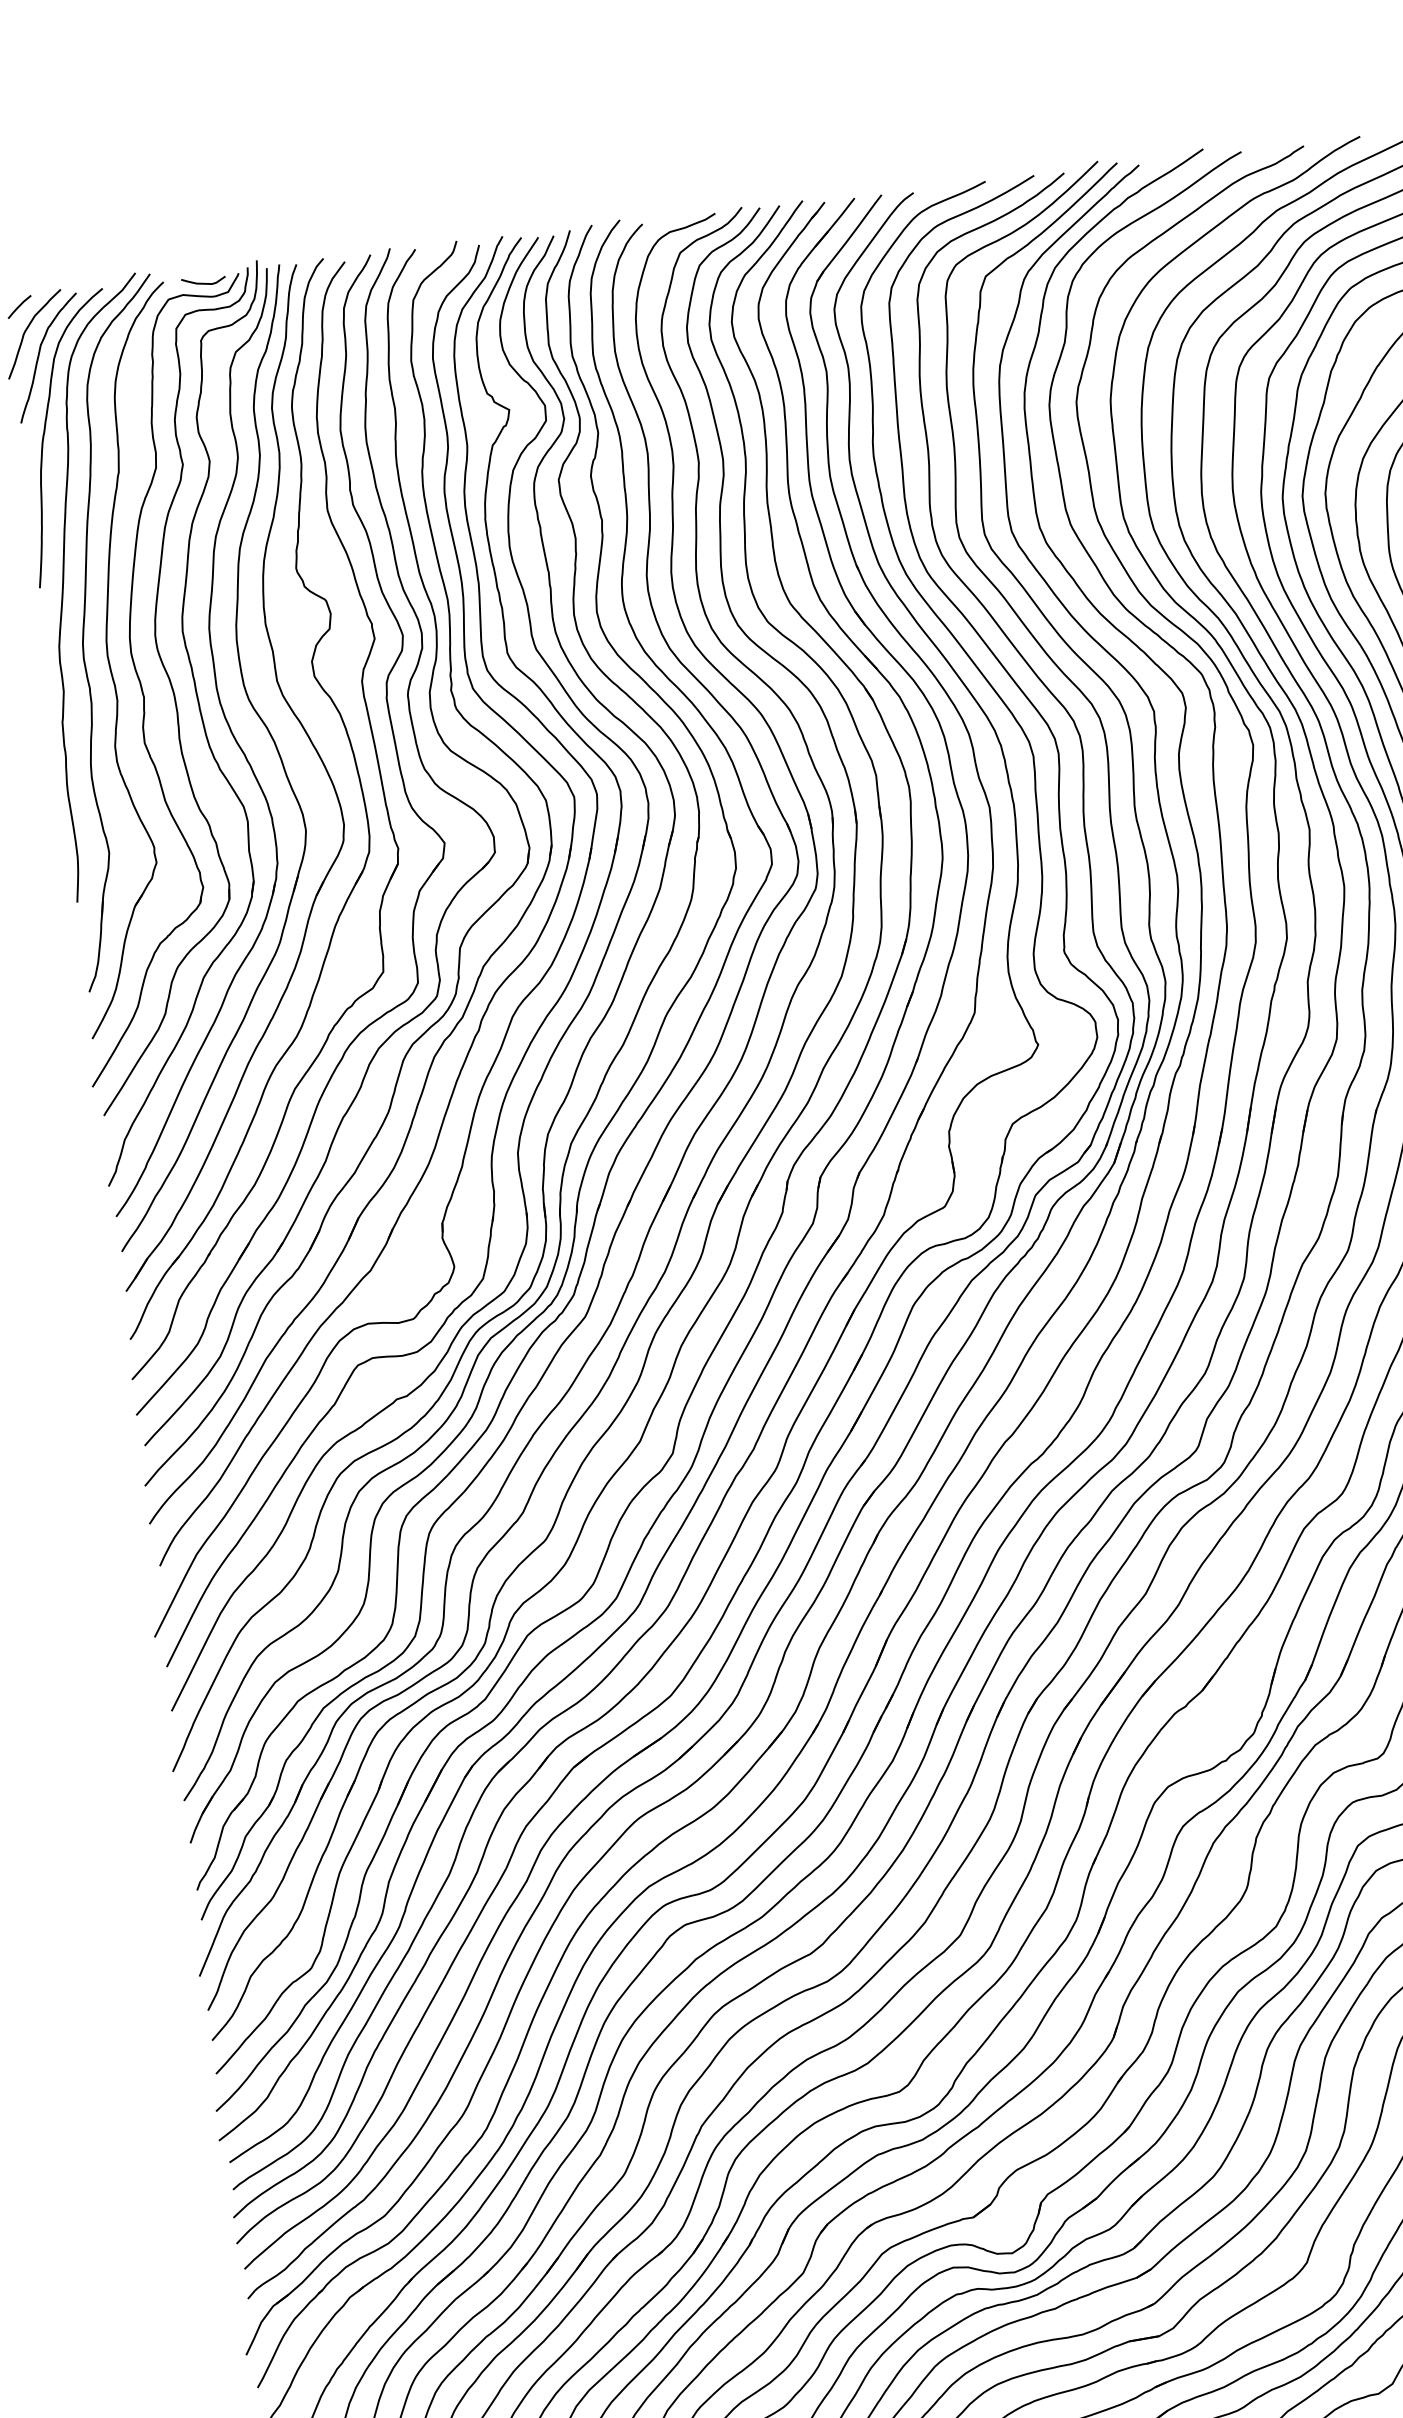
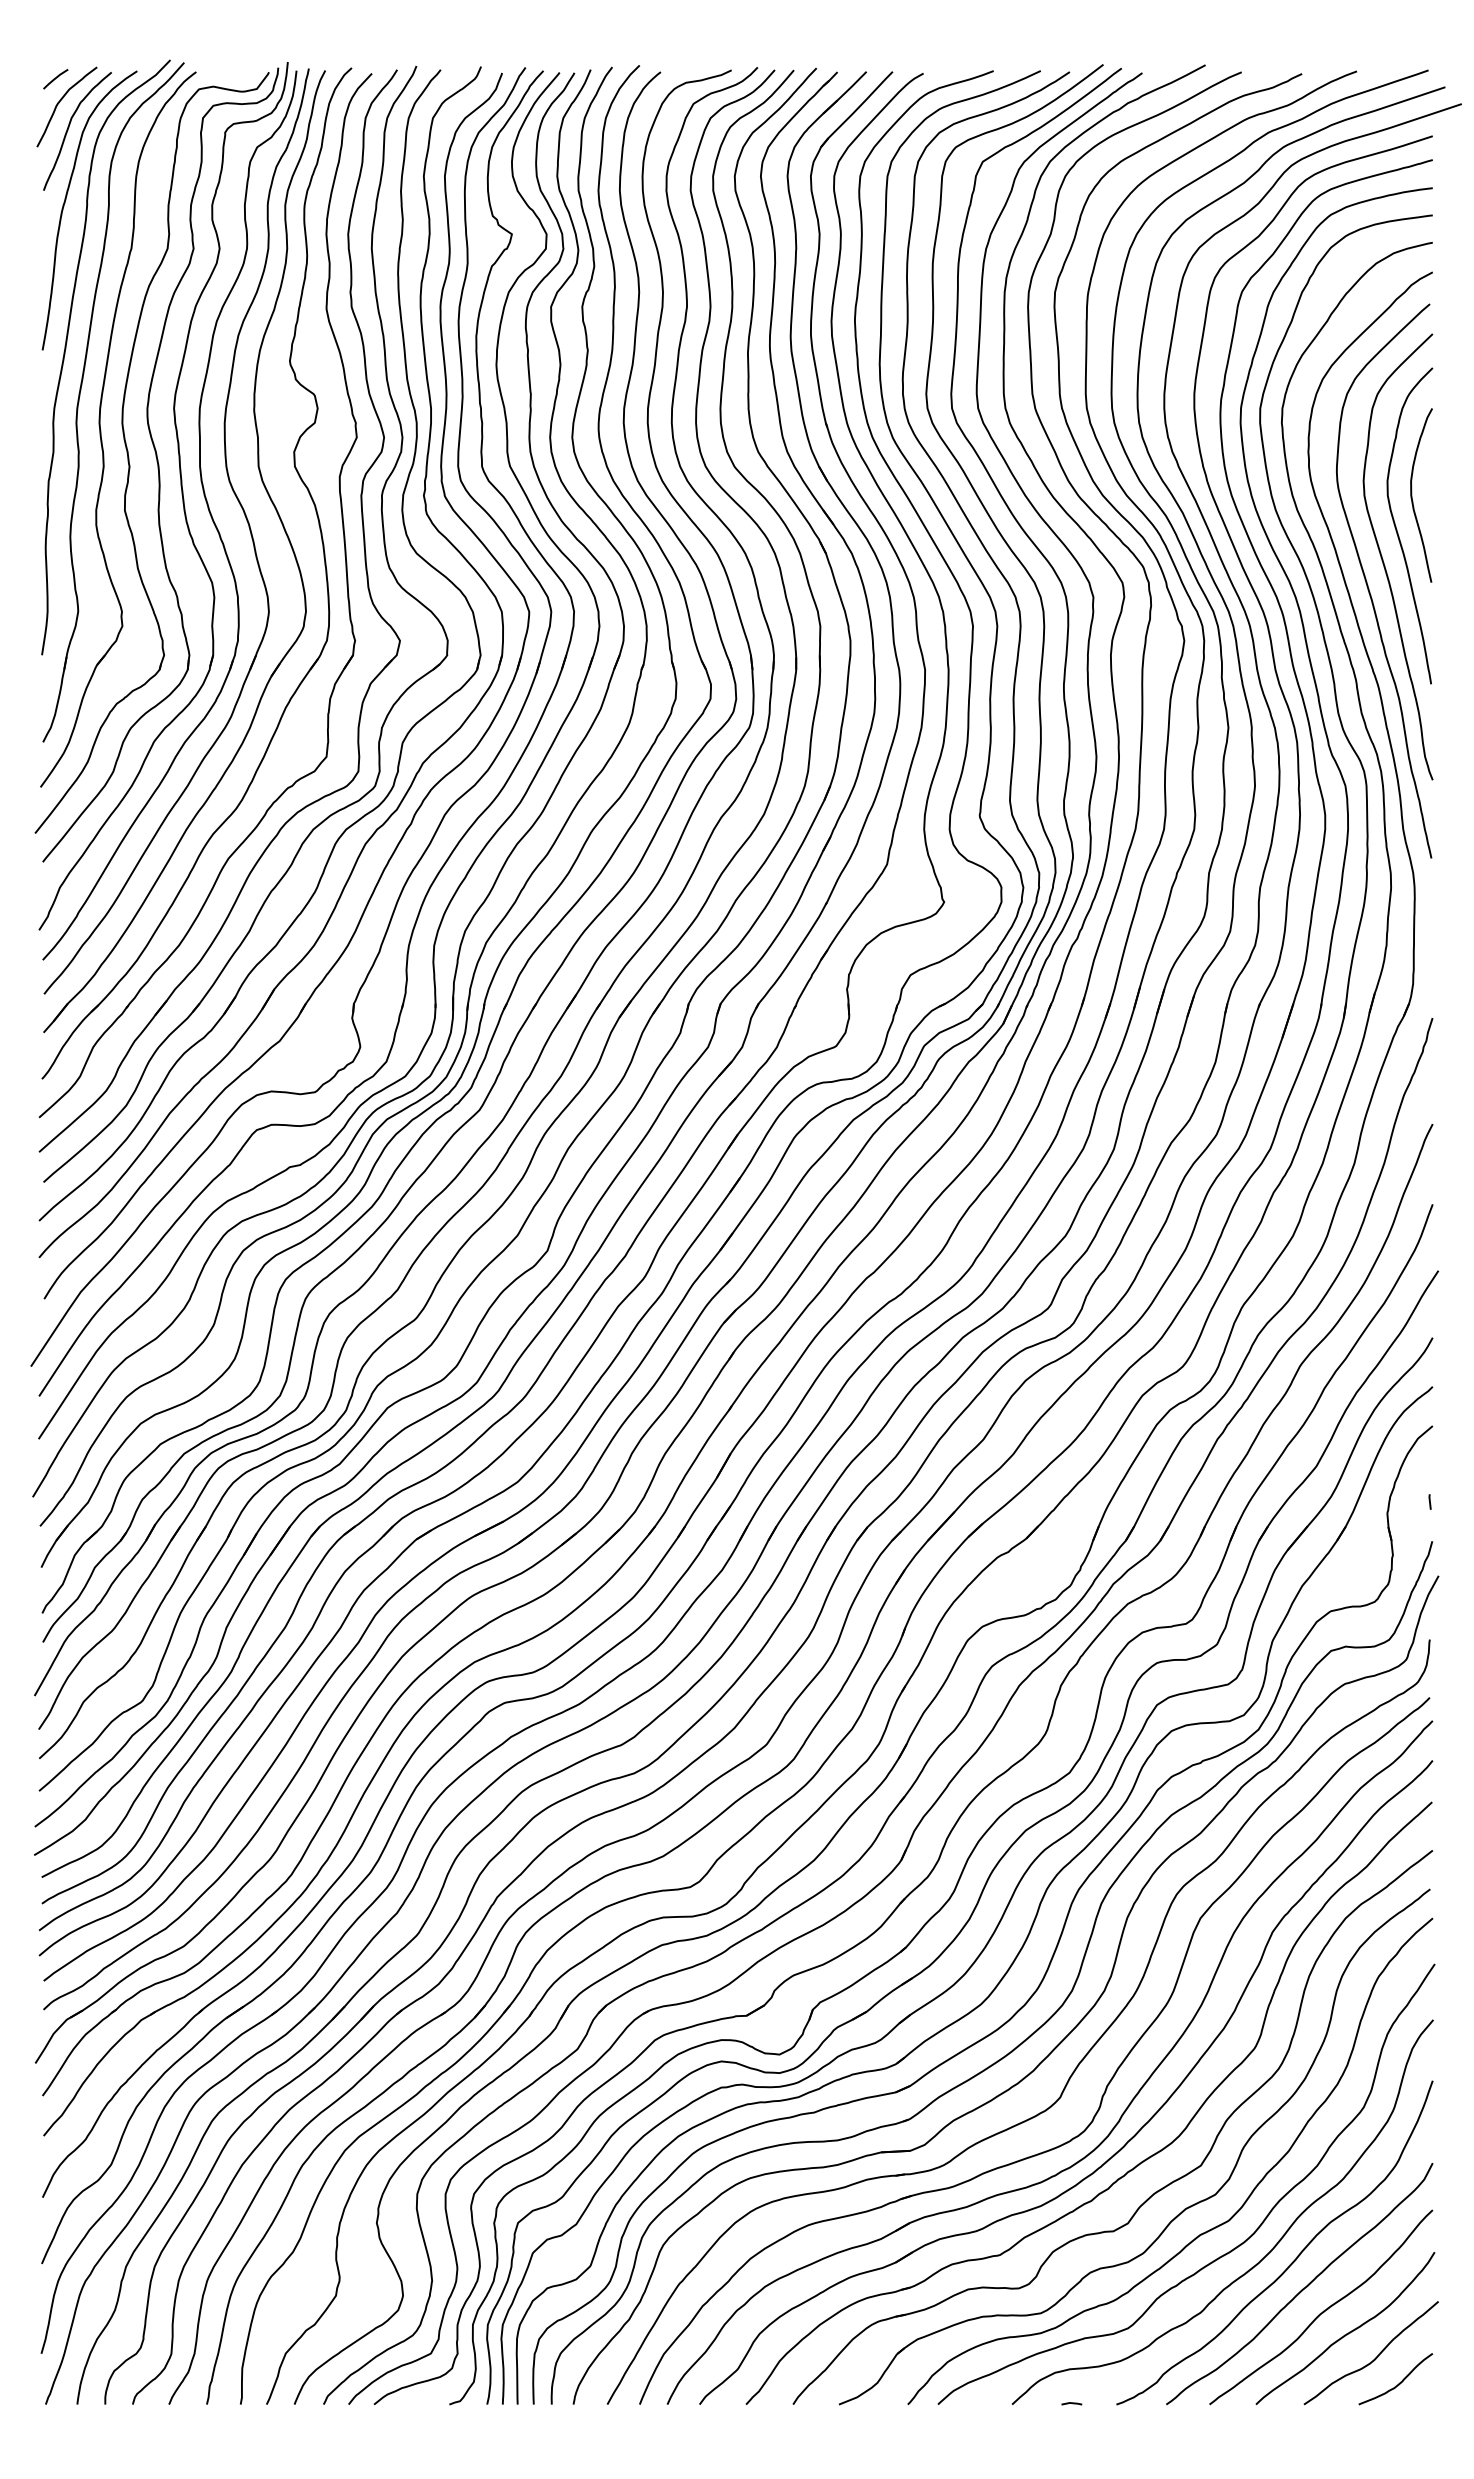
curve: (203, 282) -> (234, 77), removed

